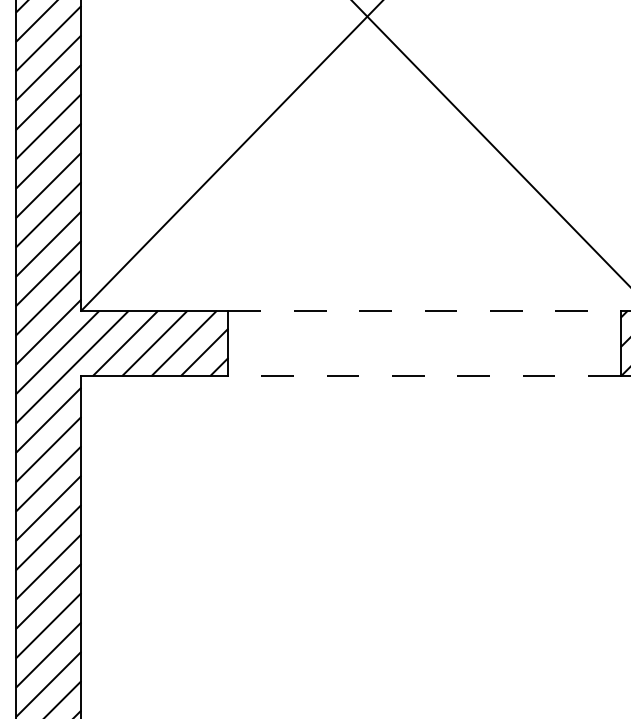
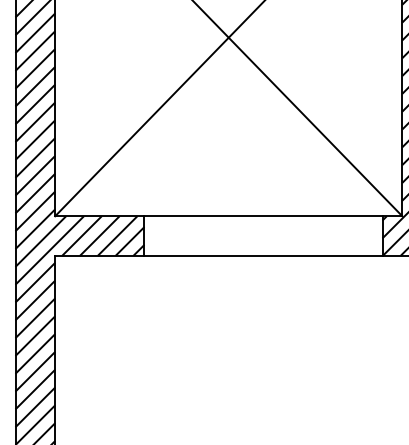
line: (424, 311) -> (263, 216), dashed -> solid
line: (422, 375) -> (262, 255), dashed -> solid

